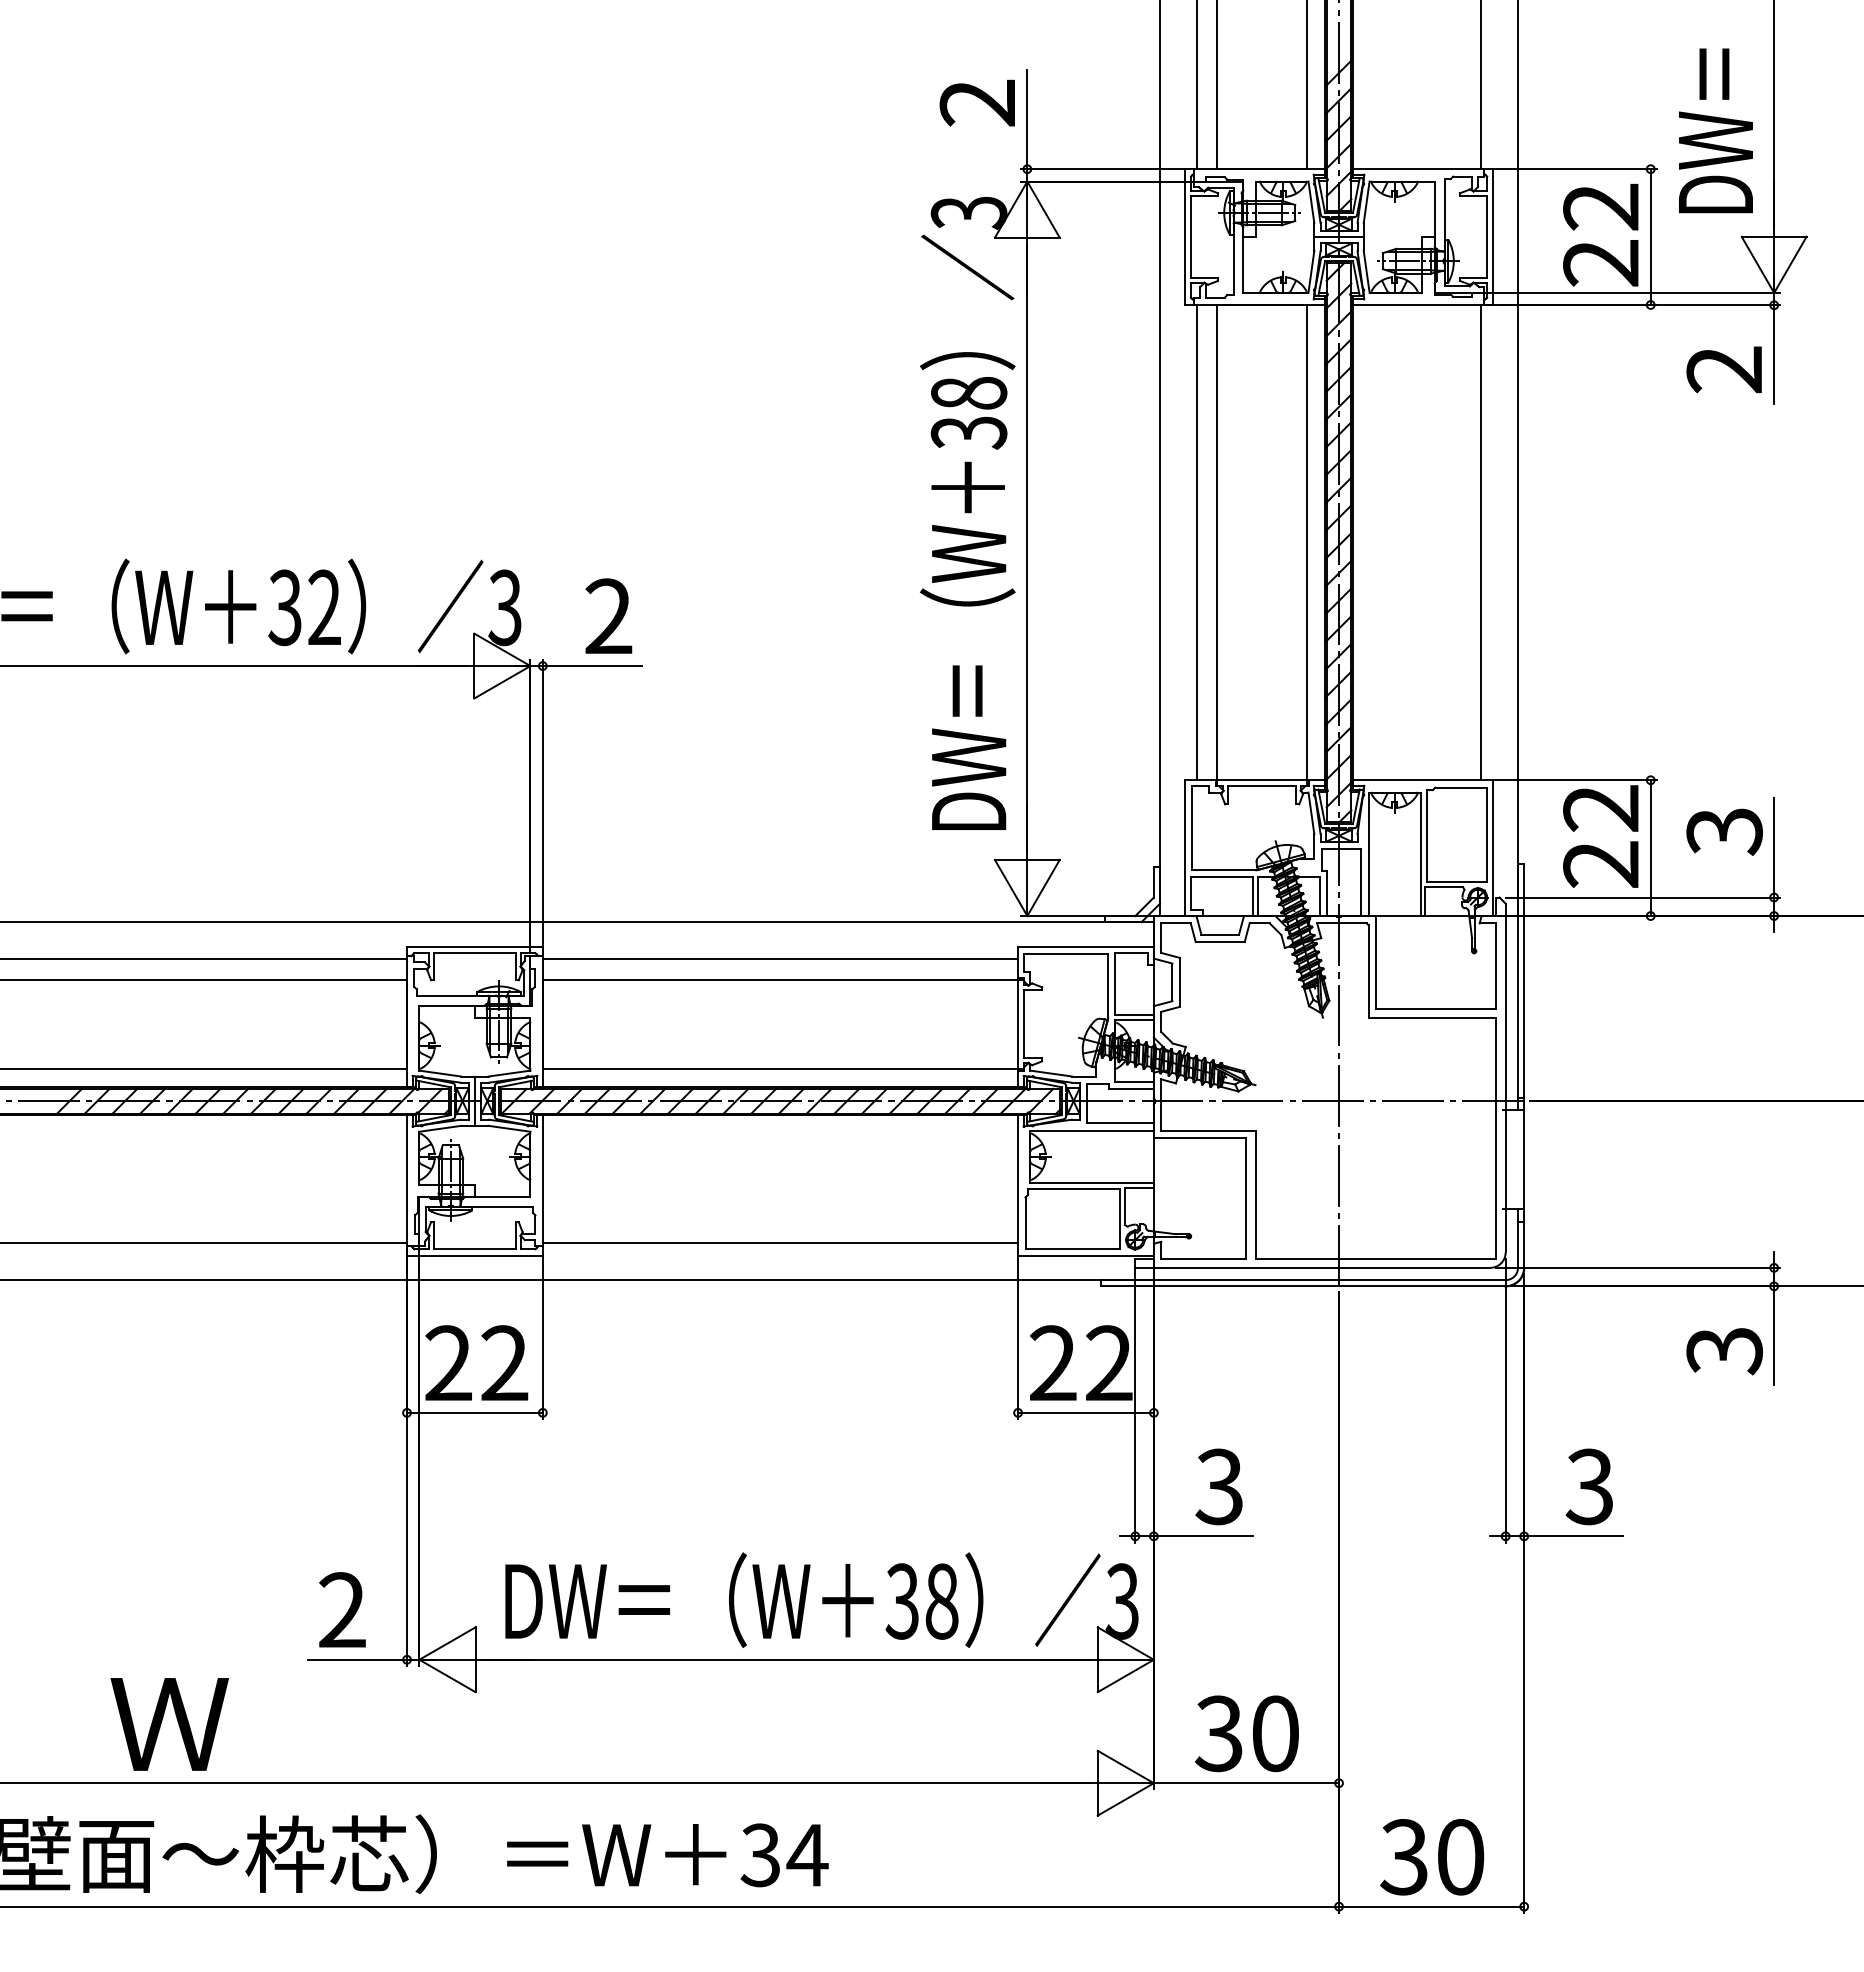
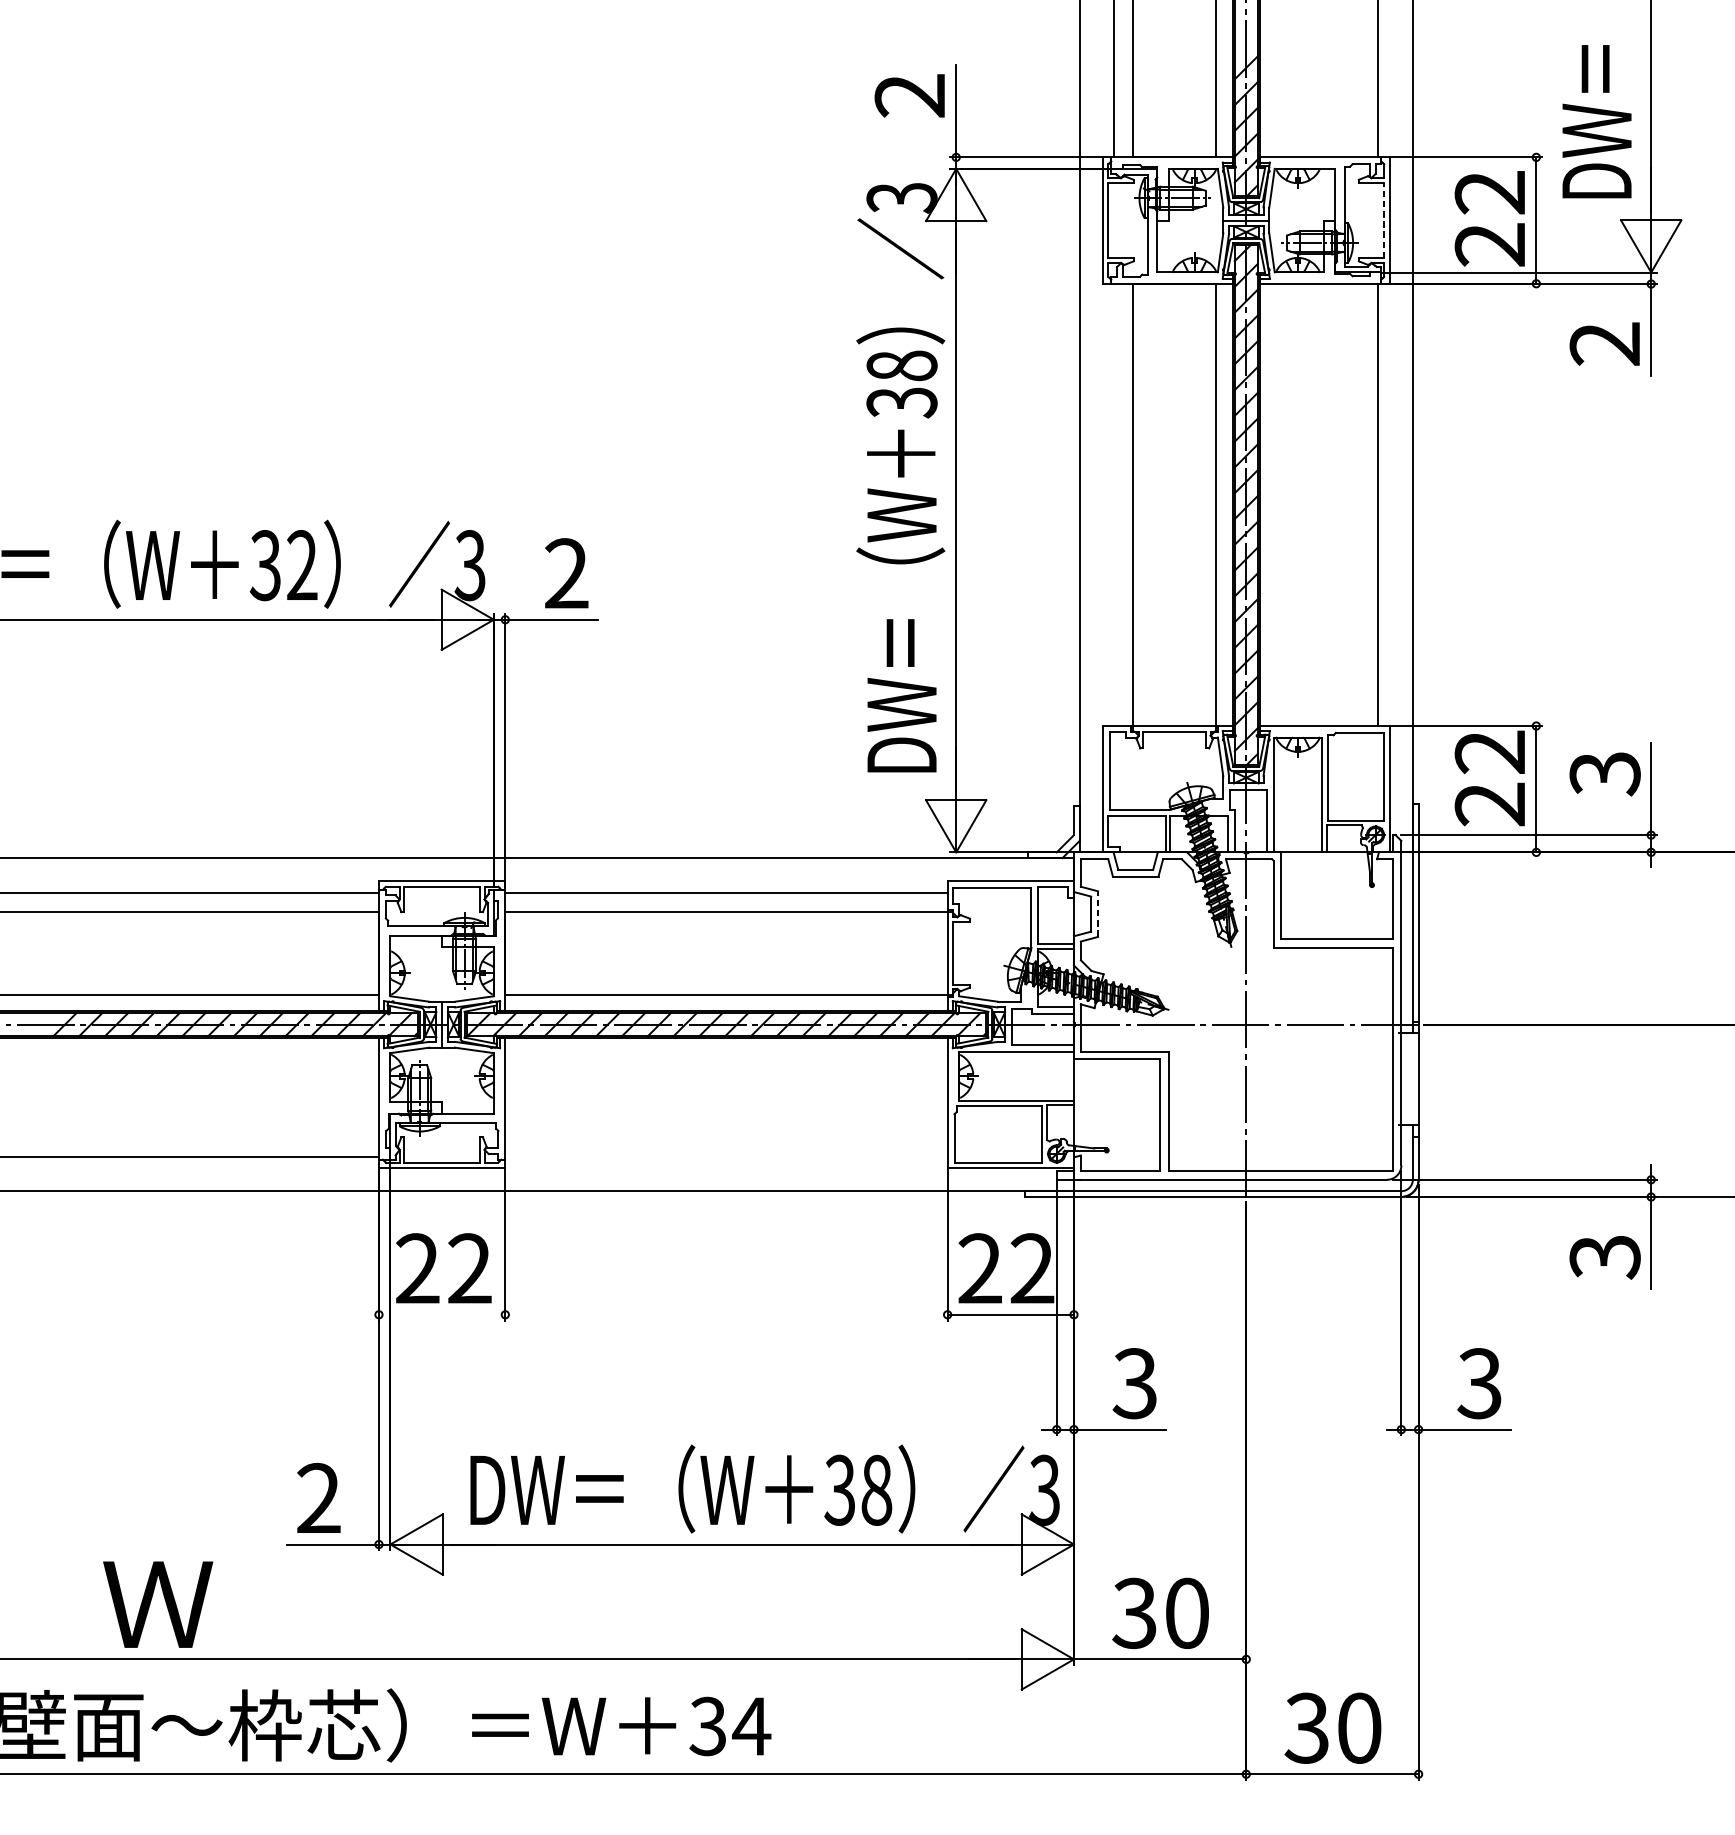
line: (1487, 237) -> (1384, 220), solid -> dashed
line: (1197, 542) -> (1114, 504), removed
line: (1179, 982) -> (1097, 914), solid -> dashed
line: (780, 1243) -> (726, 1157), removed
line: (474, 1412) -> (441, 1314), removed

